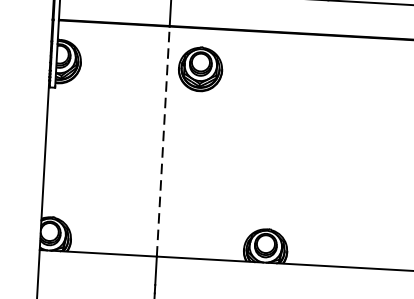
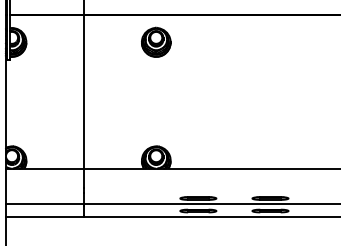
part: (200, 68) -> (156, 41), moved
line: (163, 141) -> (84, 91), dashed -> solid

